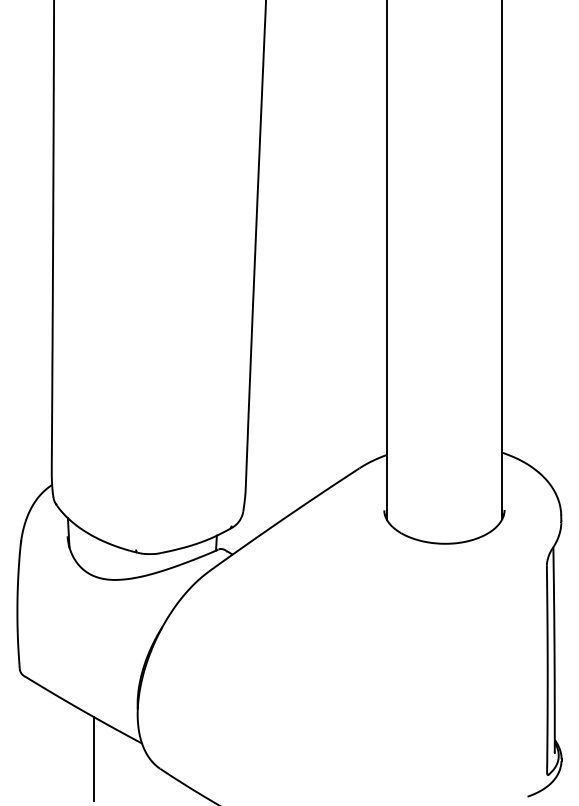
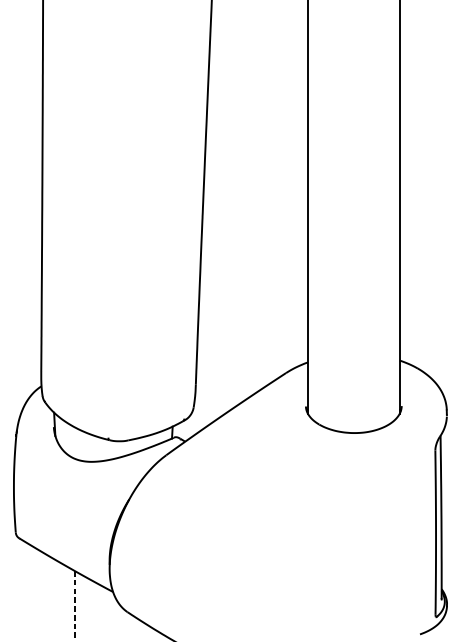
line: (94, 759) -> (75, 604), solid -> dashed

